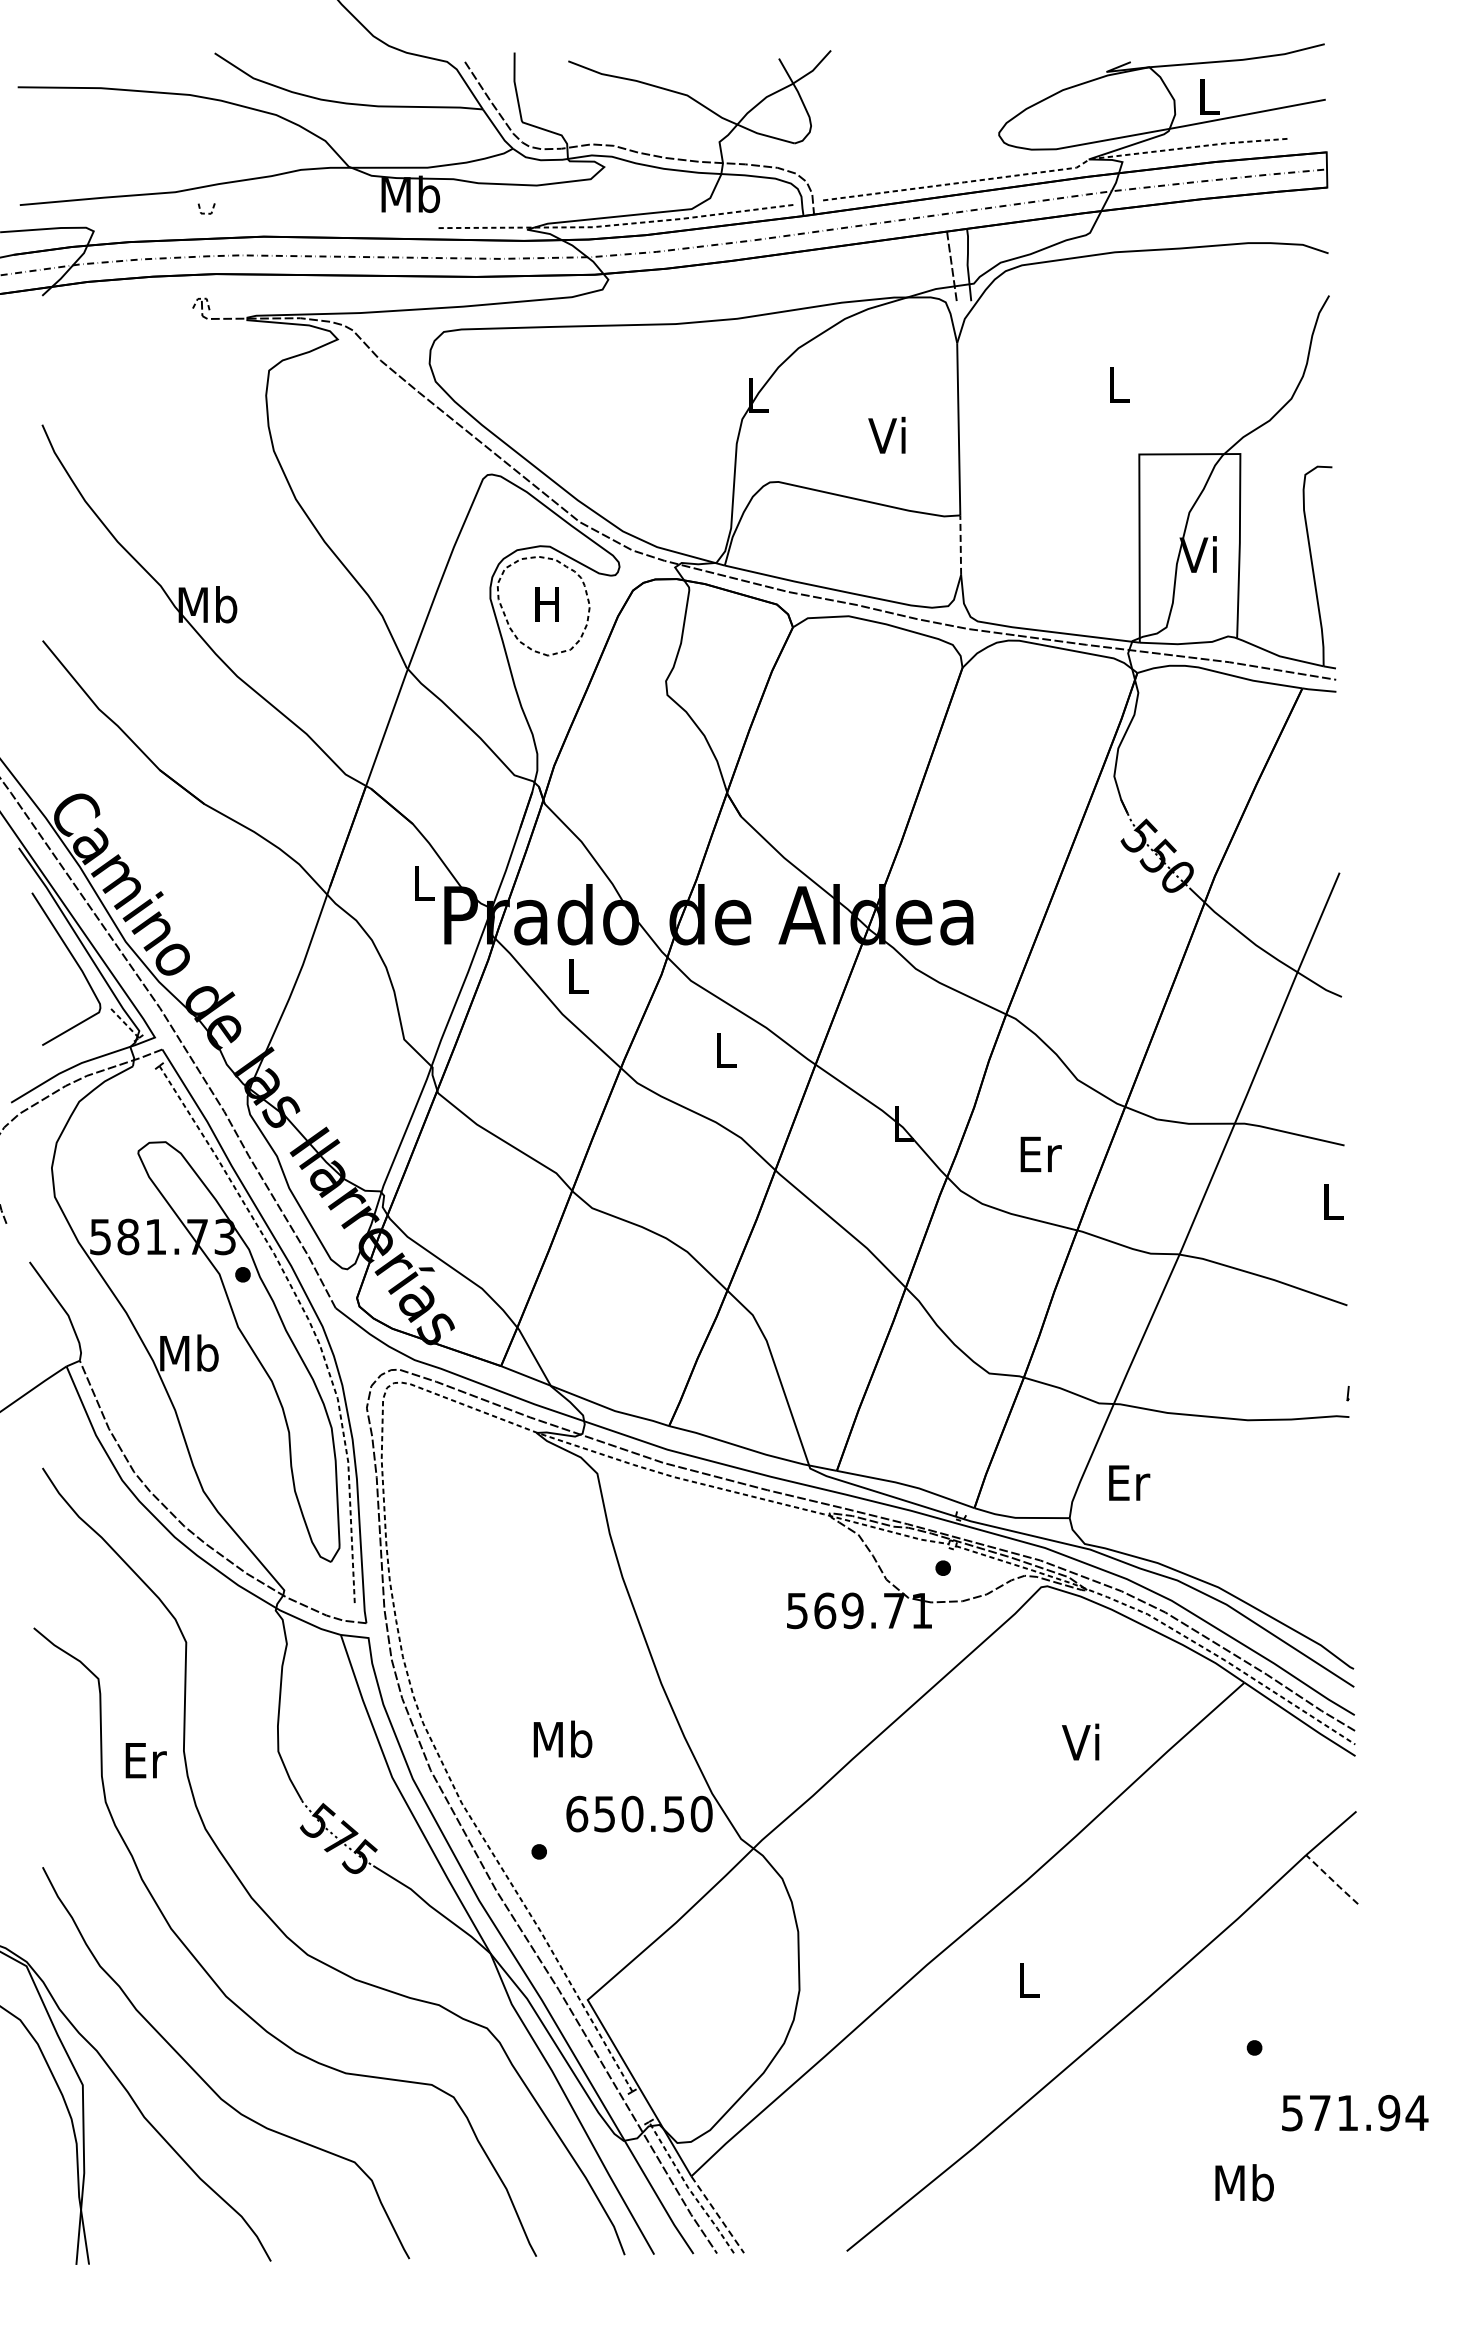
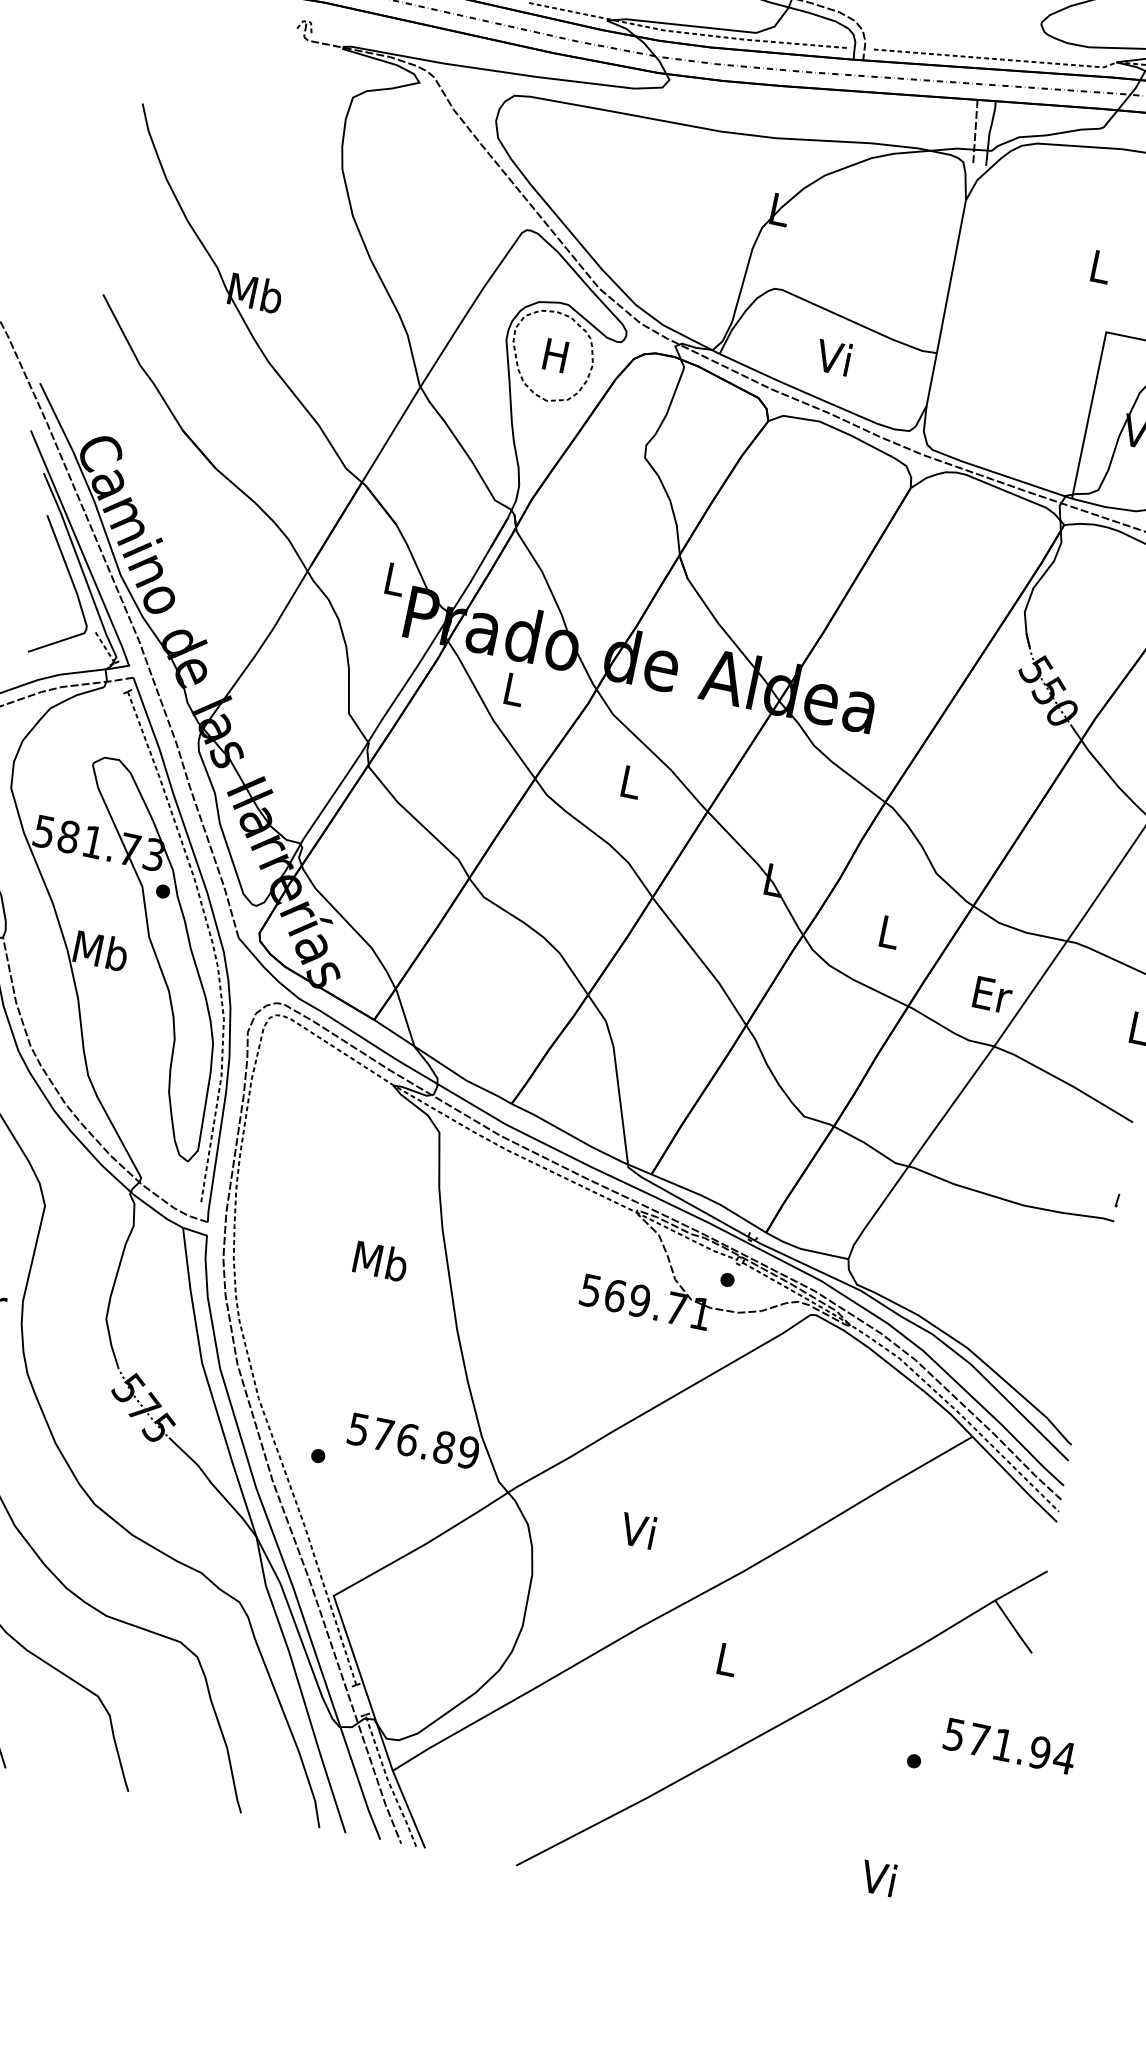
text: (886, 434) -> (833, 356), moved
line: (960, 545) -> (931, 379), dashed -> solid
text: (1040, 1154) -> (889, 932), Er -> L
text: (1129, 1482) -> (992, 994), moved
text: (562, 1738) -> (380, 1260), moved
text: (1080, 1741) -> (637, 1529), moved
text: (639, 1813) -> (413, 1440), 650.50 -> 576.89
line: (1332, 1880) -> (1013, 1627), dashed -> solid
text: (1355, 2113) -> (1010, 1746), moved
text: (1244, 2182) -> (880, 1878), Mb -> Vi
line: (717, 2214) -> (408, 1809), dashed -> solid

